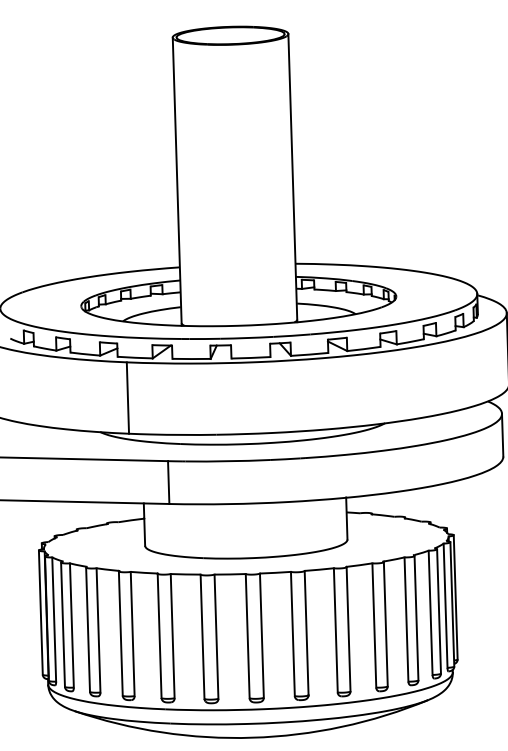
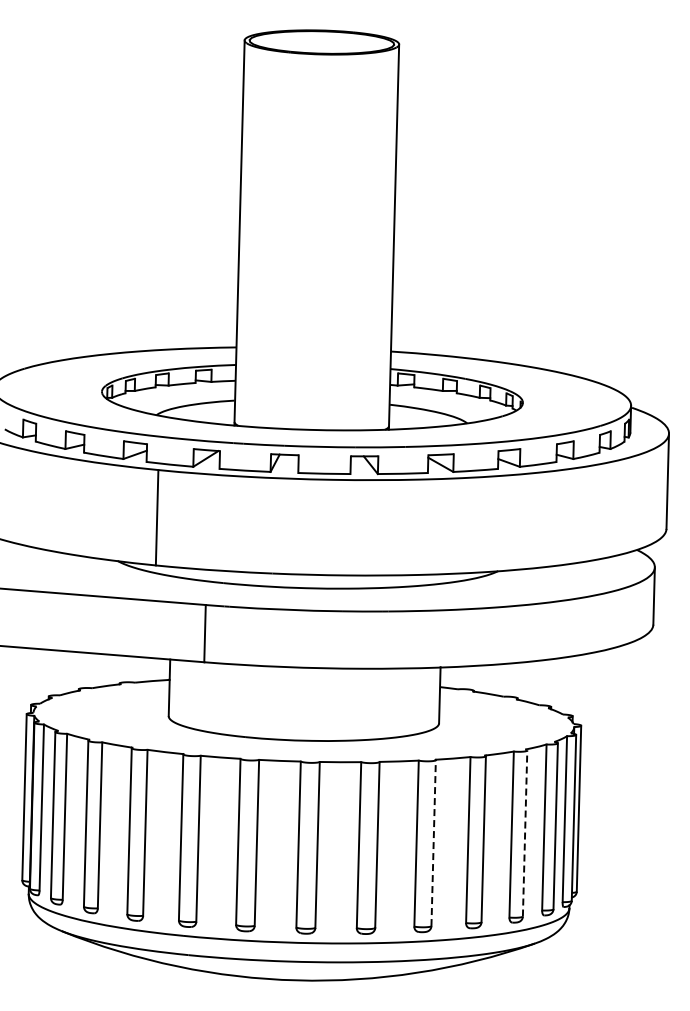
line: (416, 618) -> (525, 833), solid -> dashed
line: (348, 628) -> (433, 842), solid -> dashed

